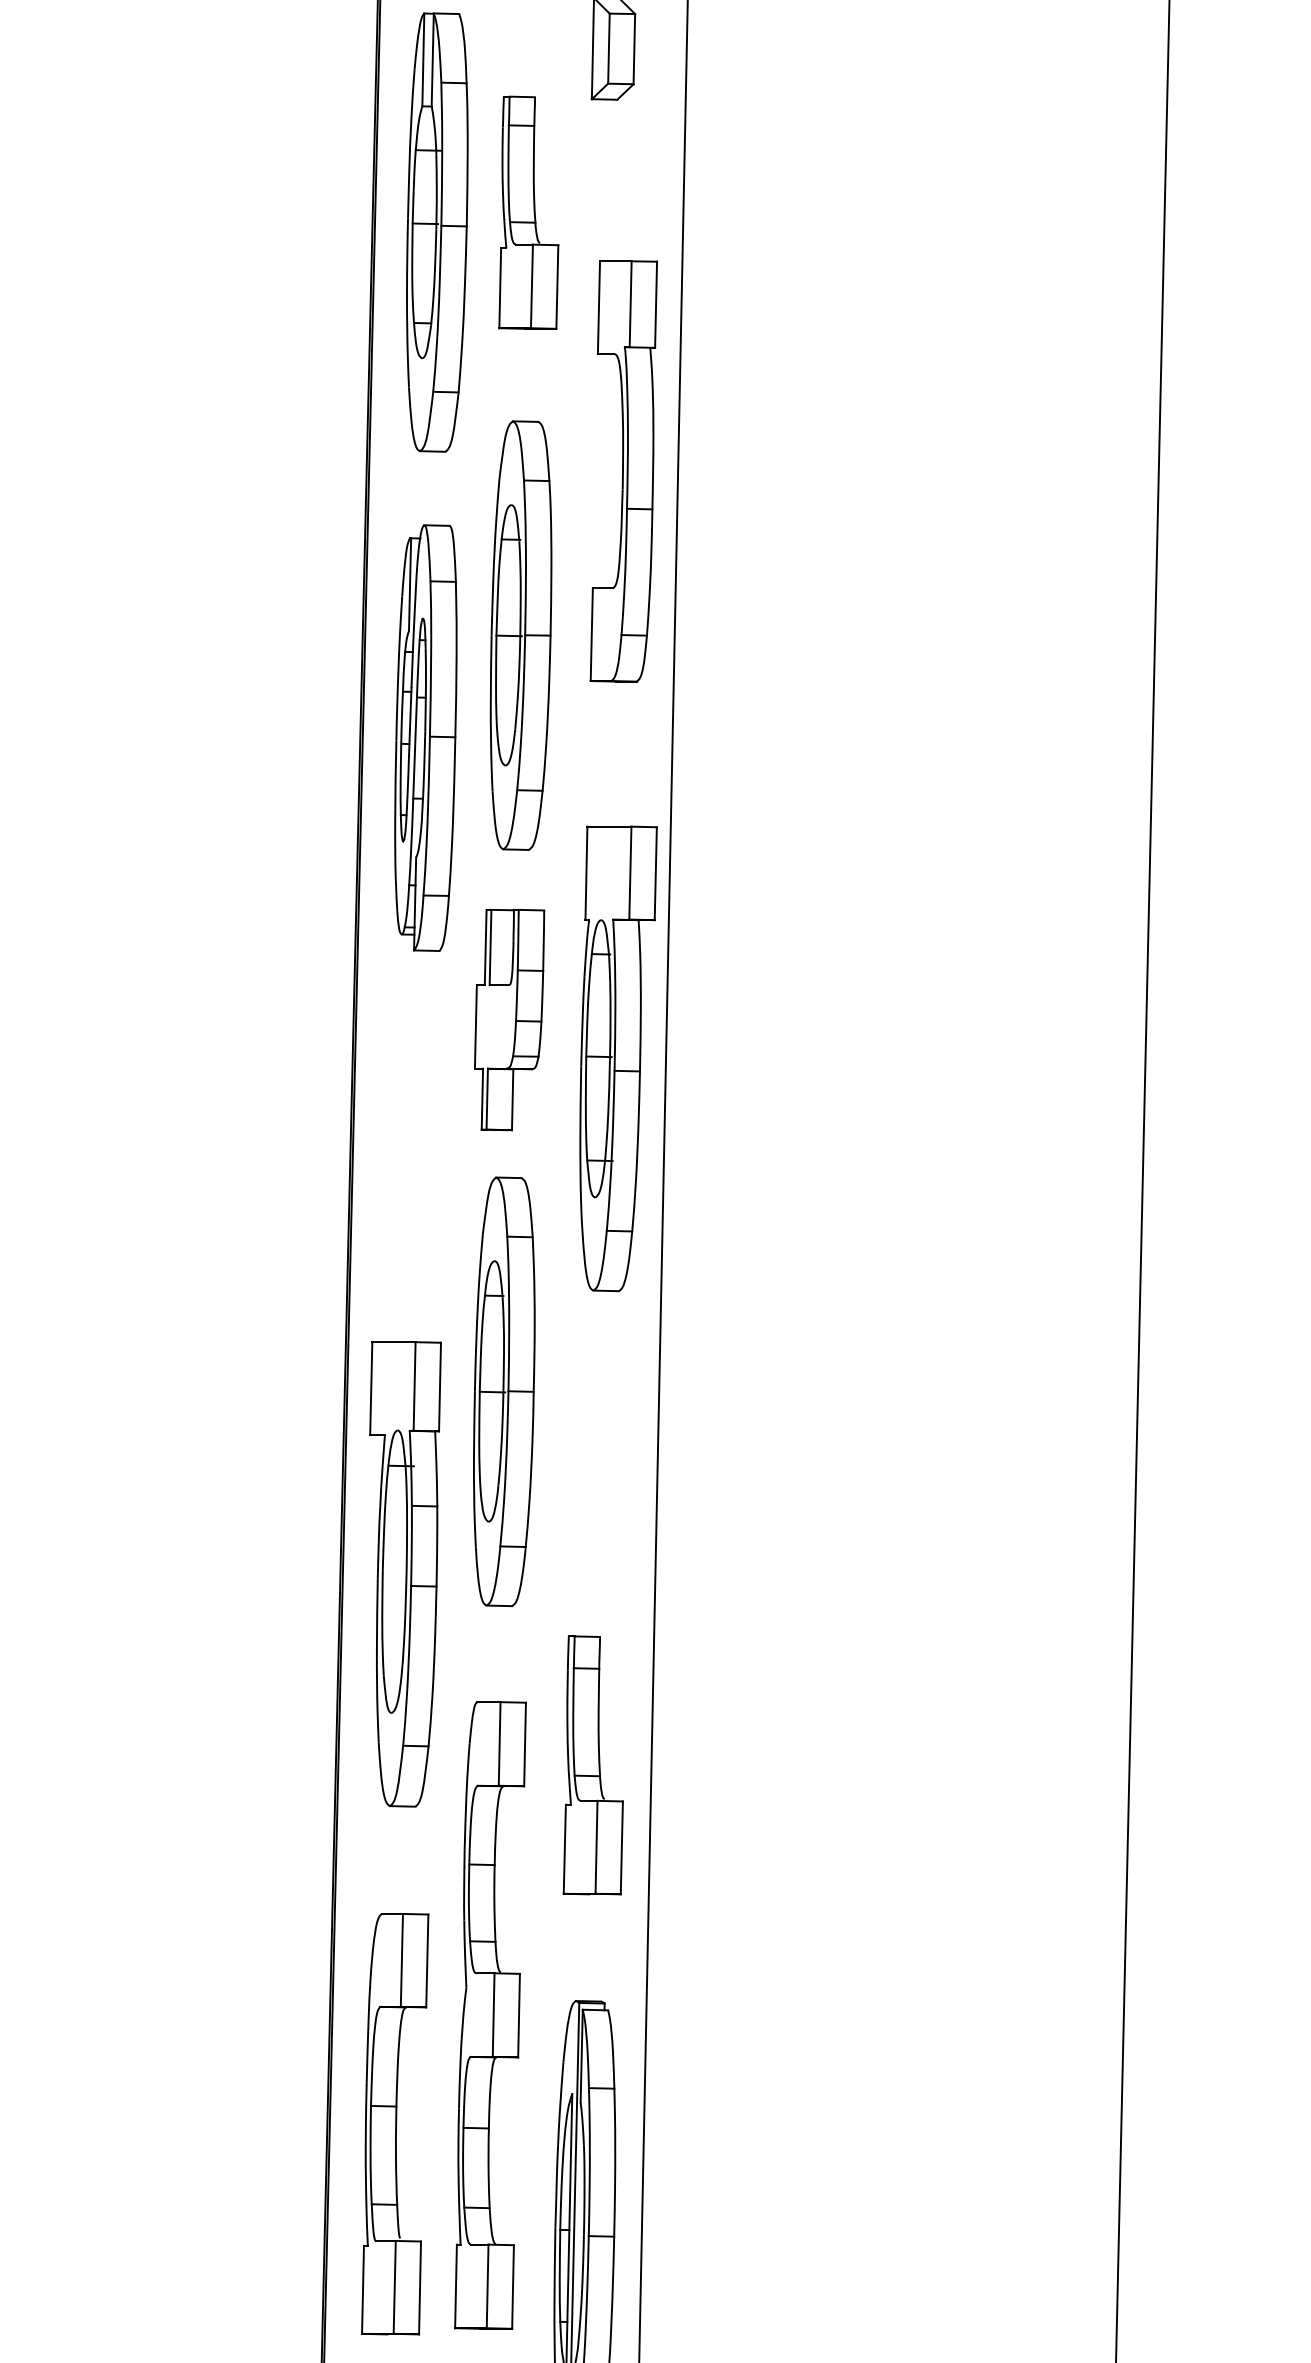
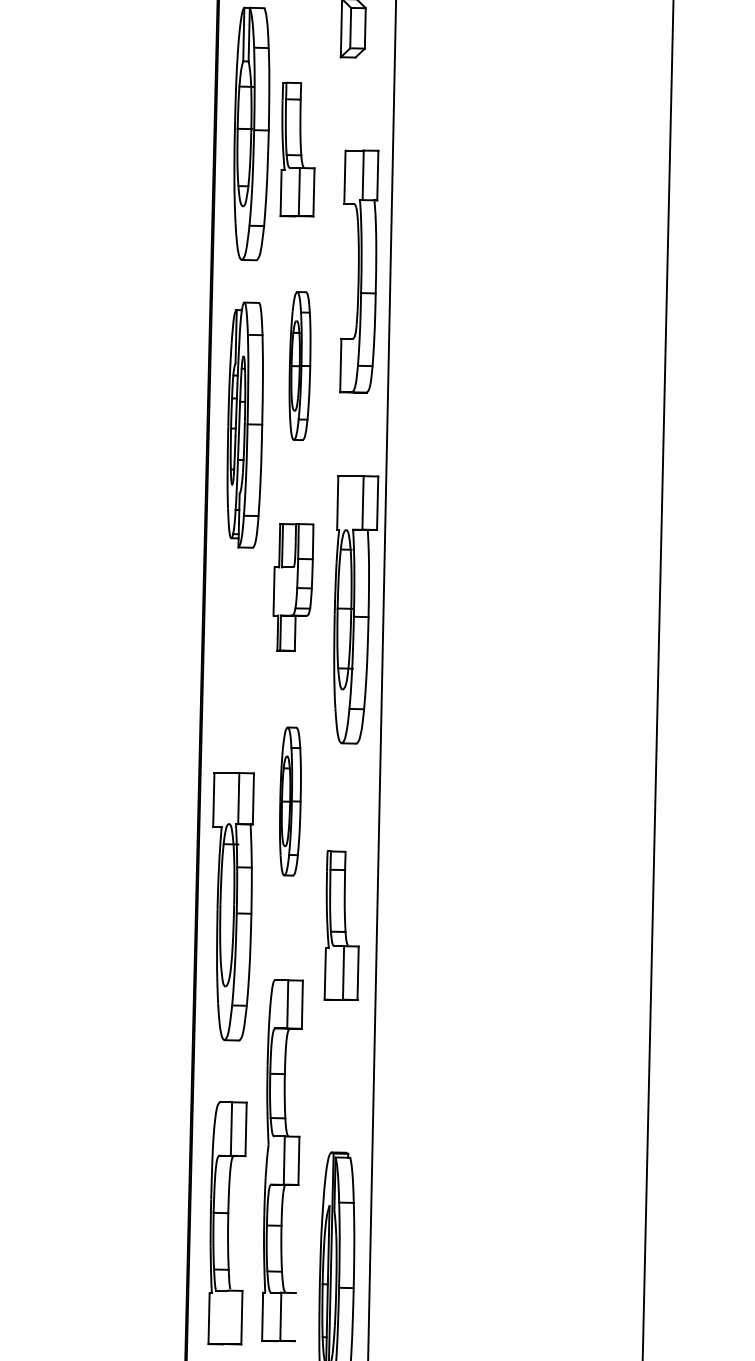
part: (528, 212) -> (297, 149), moved
part: (520, 634) -> (299, 365), size x0.6
part: (504, 1391) -> (290, 801), size x0.6
part: (592, 1764) -> (341, 925), moved
line: (393, 2287) -> (226, 1317), removed
line: (511, 2287) -> (294, 1317), removed

